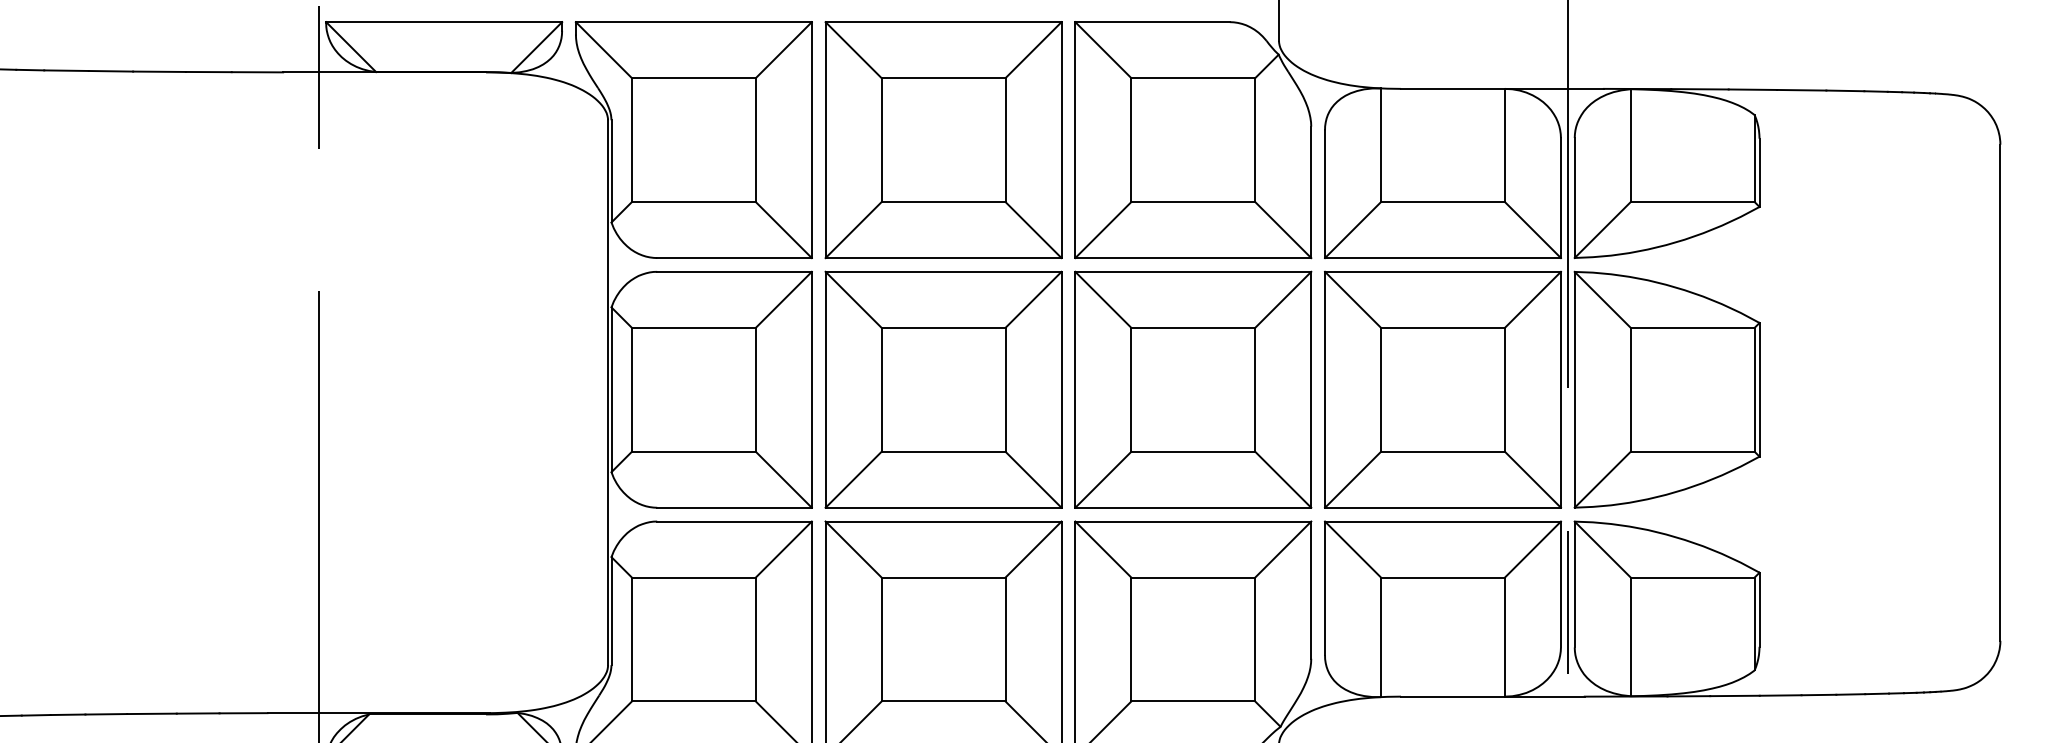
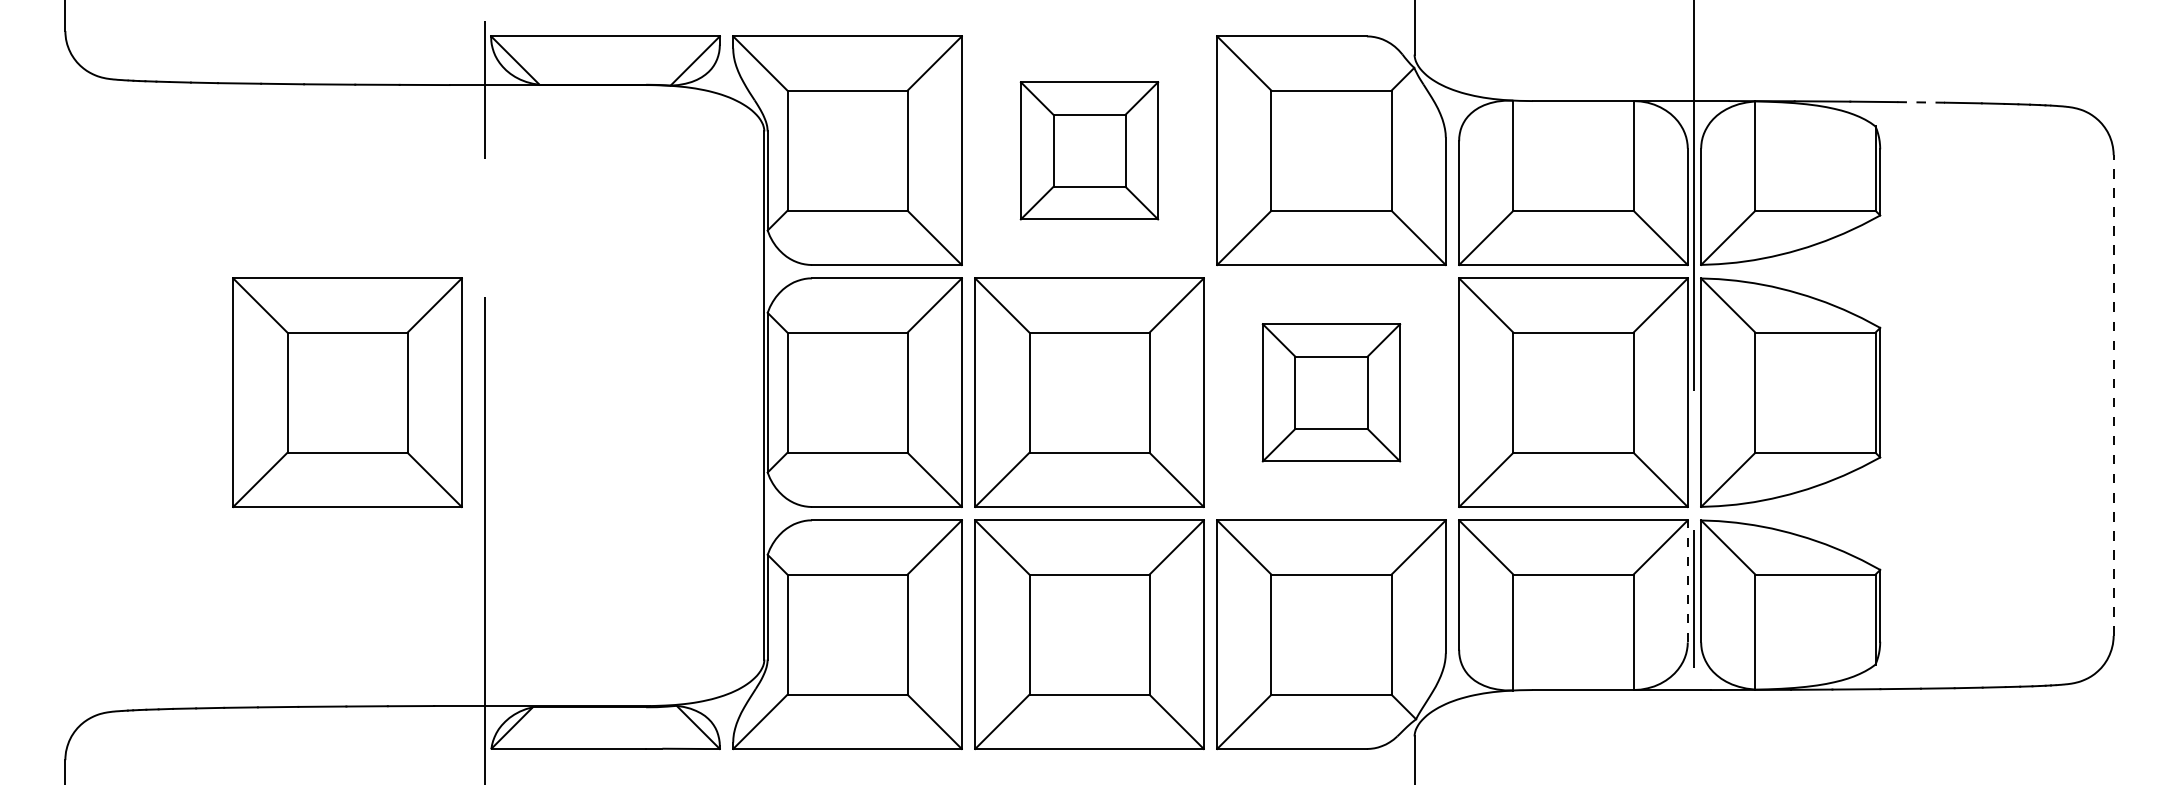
line: (1802, 90) -> (1921, 102), solid -> dashed
part: (943, 139) -> (1089, 150), size x0.6
part: (177, 389) -> (347, 392), added
part: (1193, 389) -> (1331, 392), size x0.6
line: (2000, 392) -> (2113, 395), solid -> dashed
line: (1560, 583) -> (1687, 580), solid -> dashed

